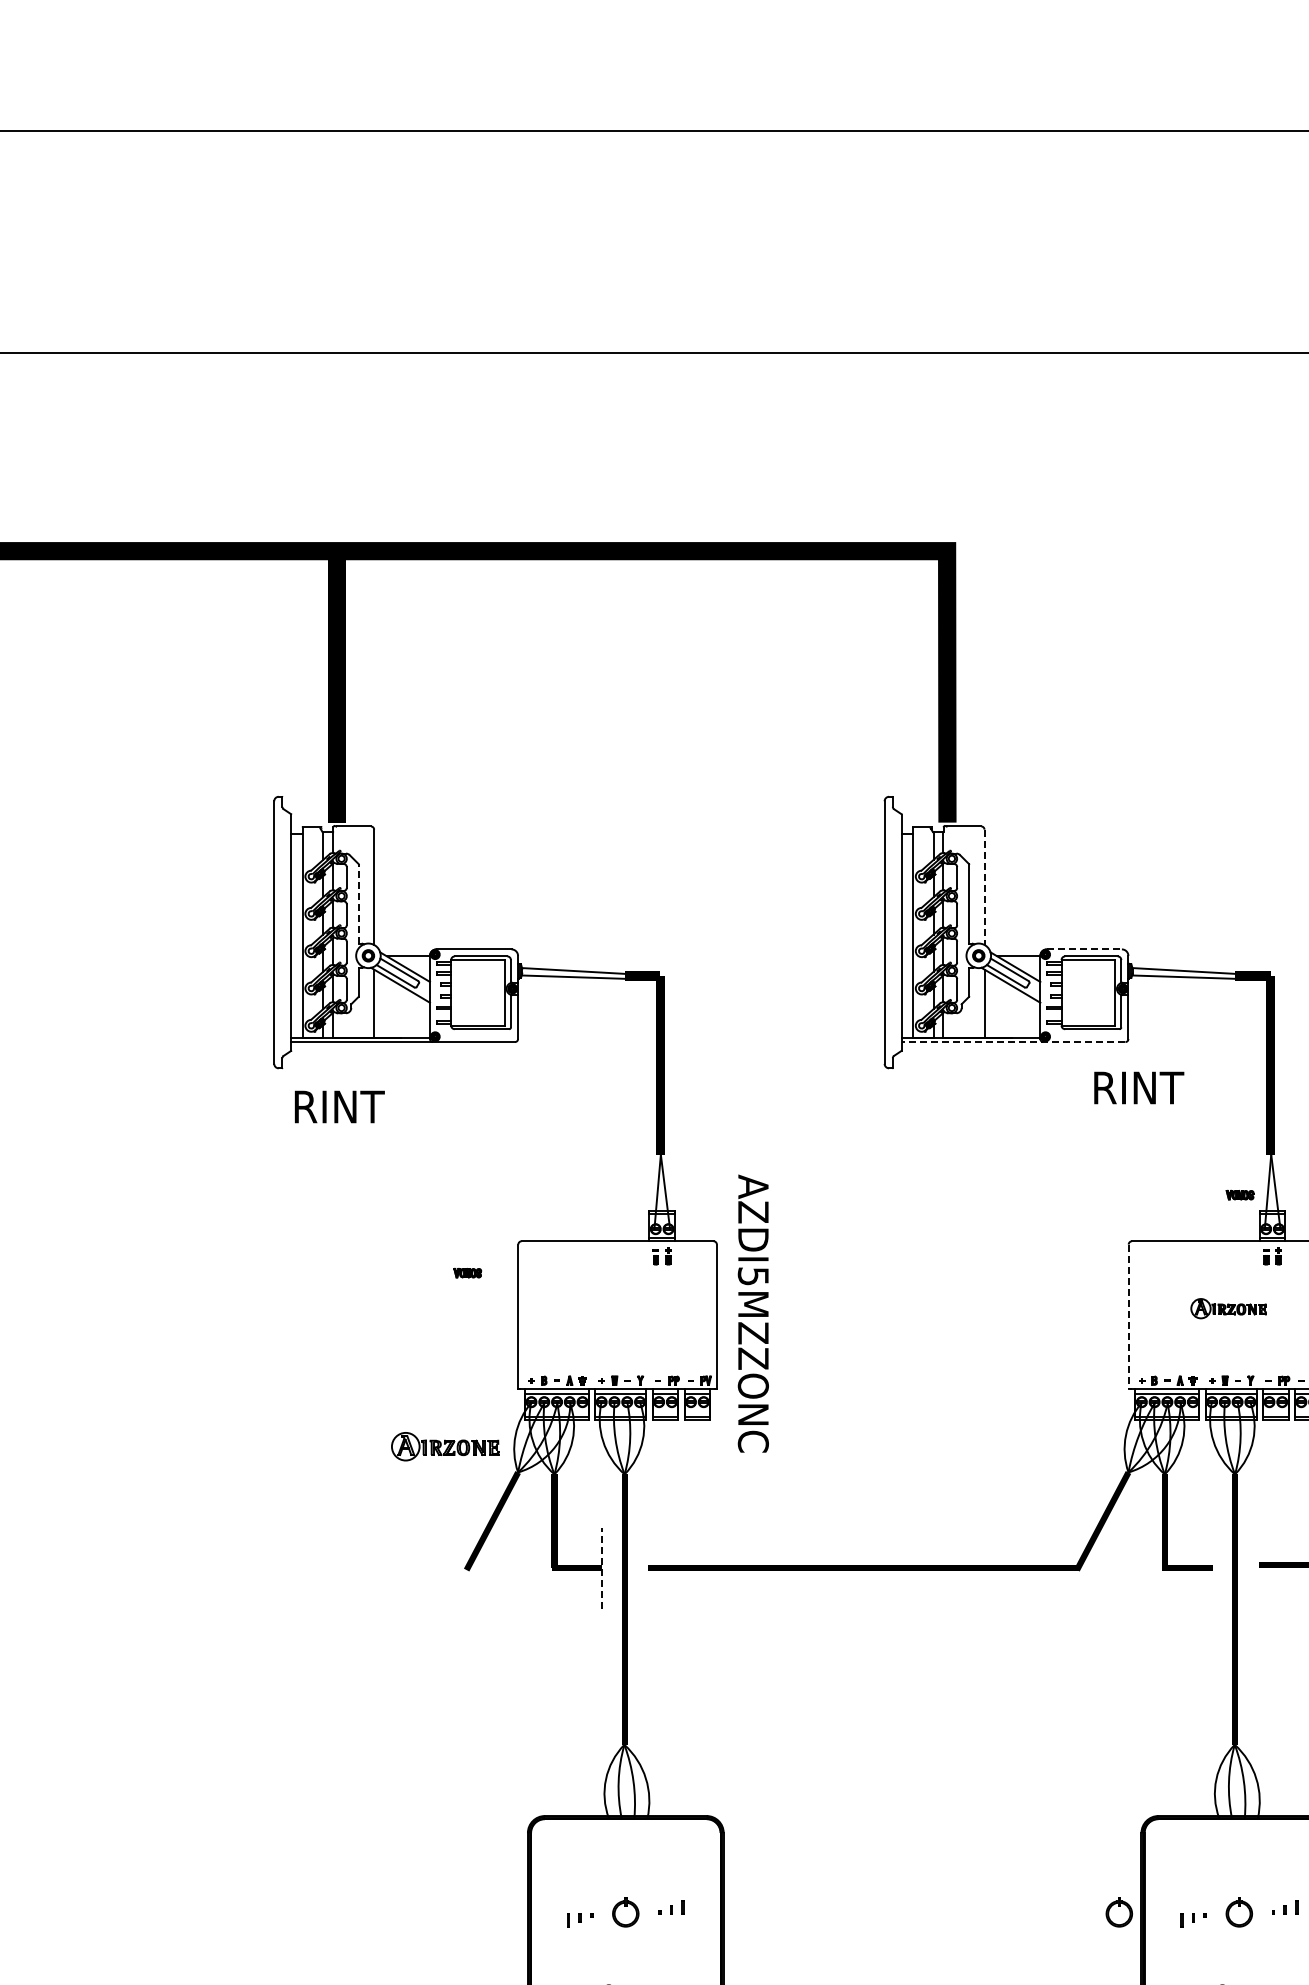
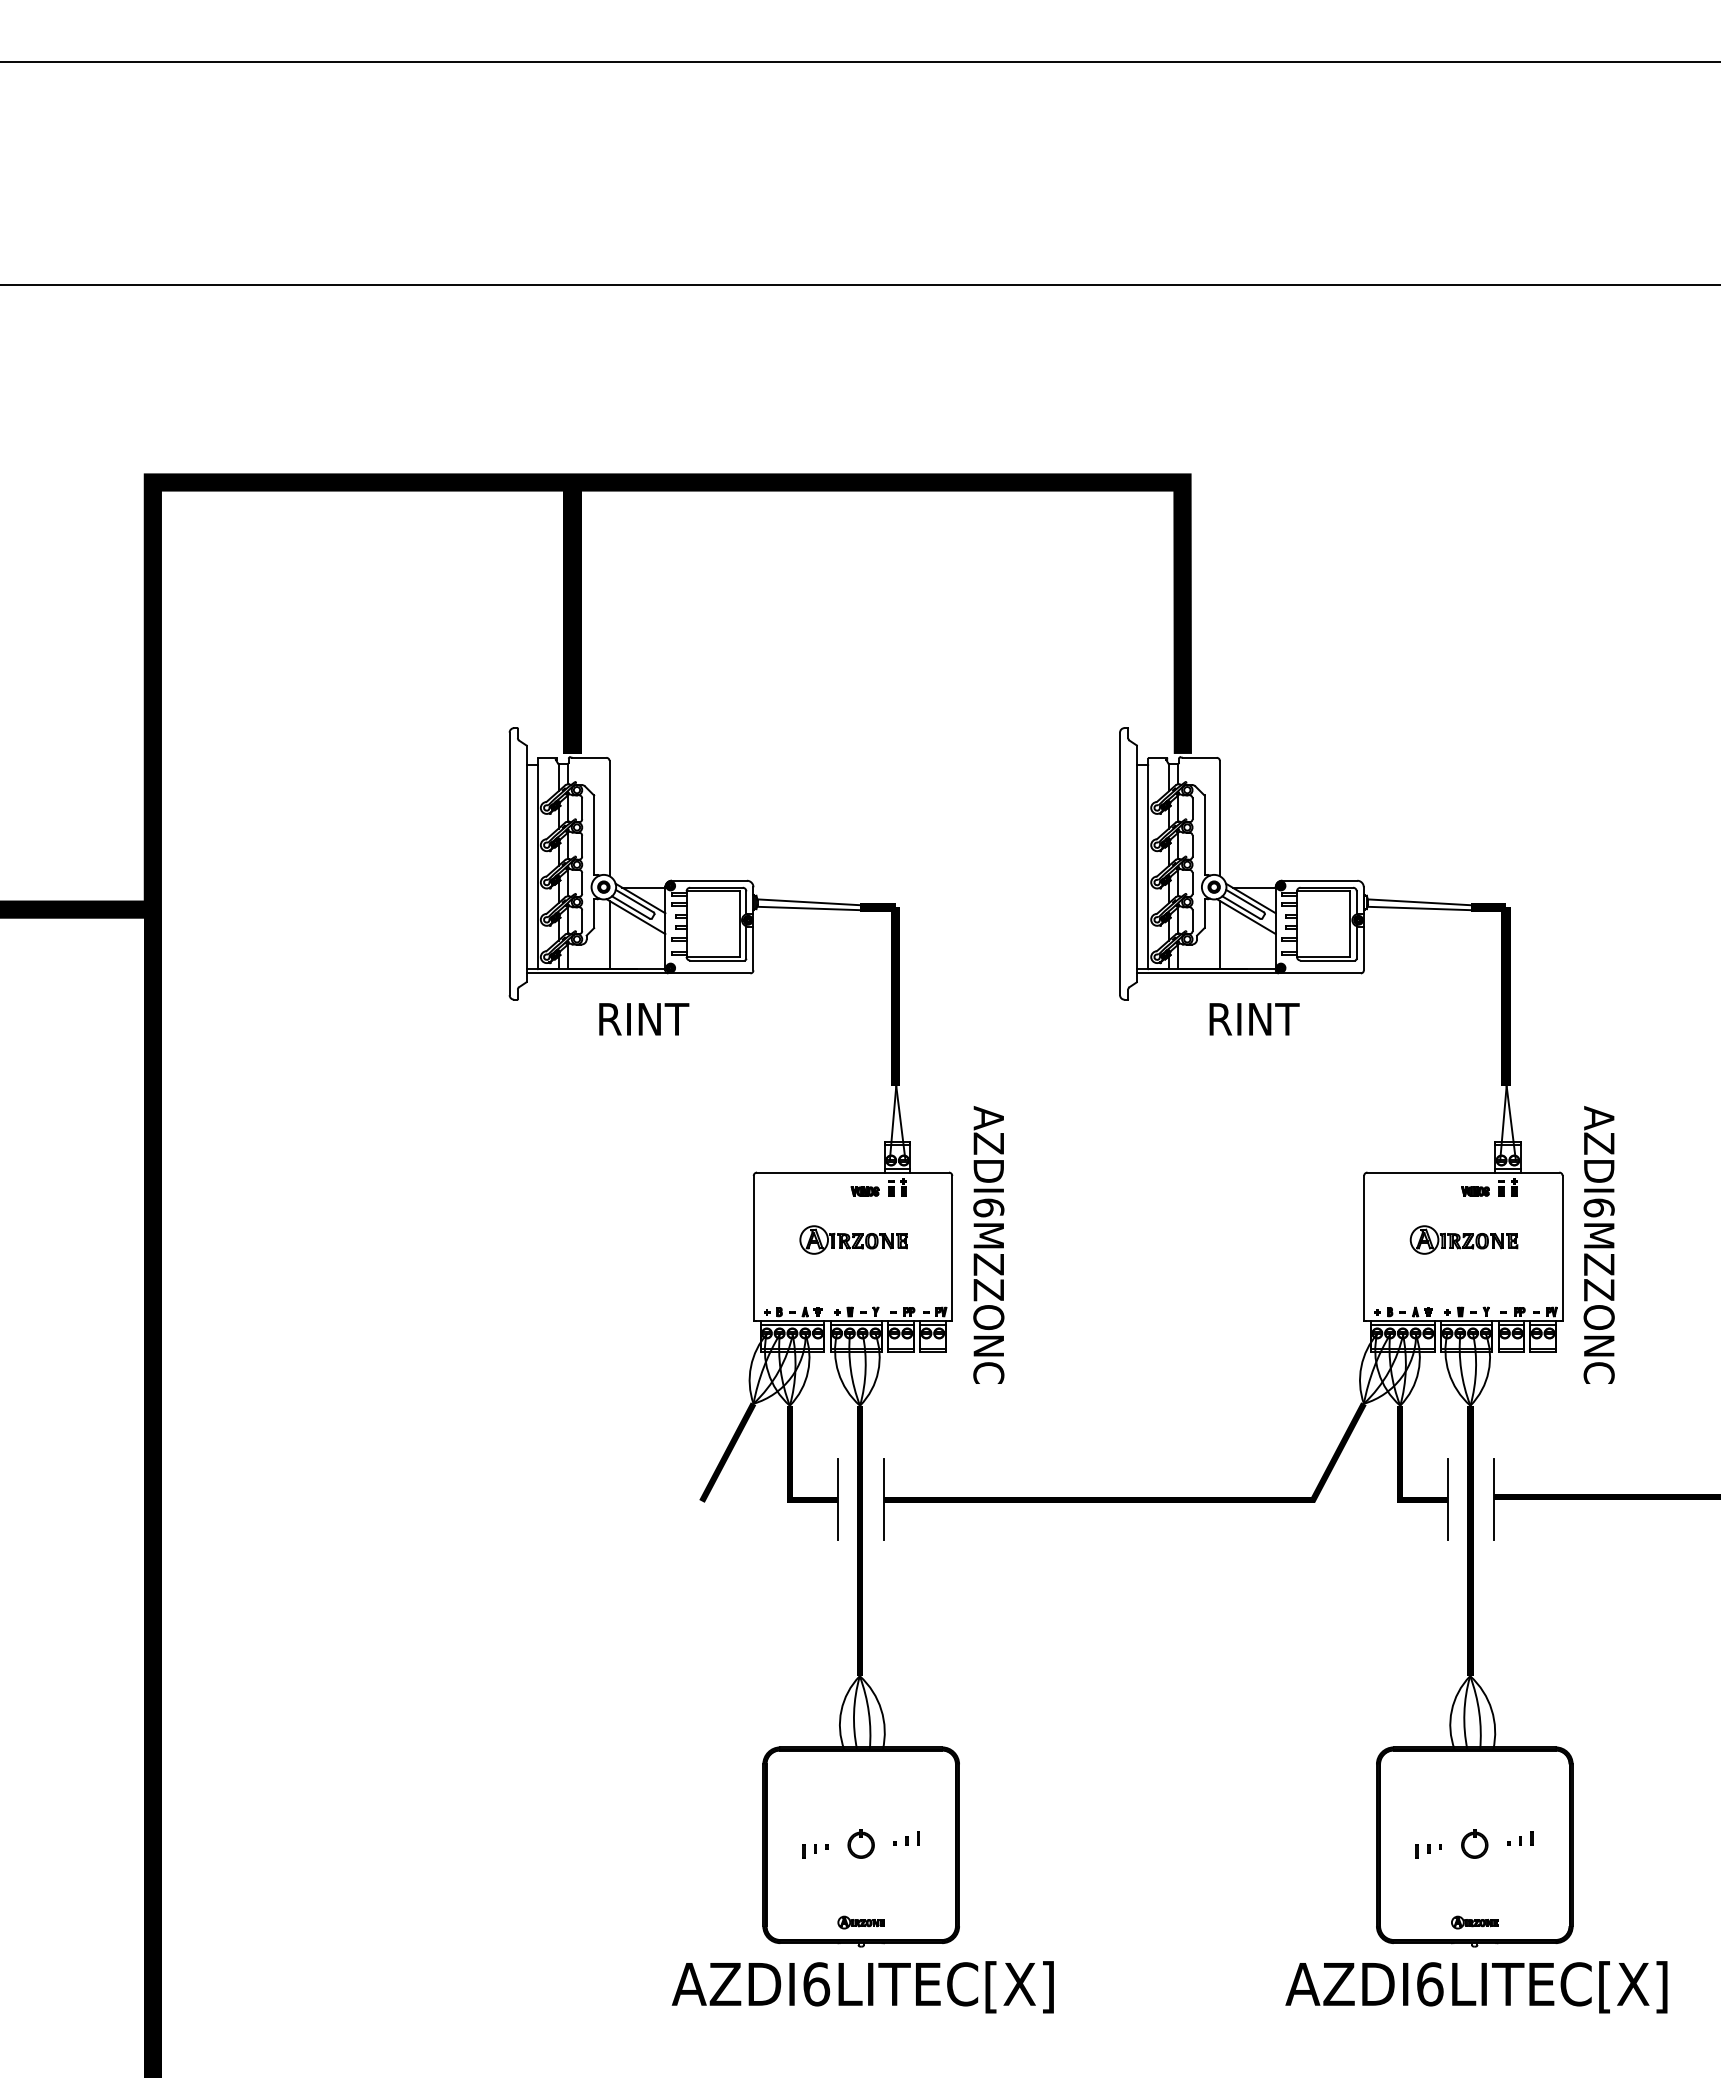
line: (984, 887) -> (1219, 818), dashed -> solid
line: (359, 904) -> (594, 835), dashed -> solid
line: (1085, 949) -> (1320, 880), dashed -> solid
line: (1013, 1042) -> (1248, 973), dashed -> solid
text: (1139, 1088) -> (1254, 1019), moved
text: (340, 1107) -> (644, 1019), moved
part: (1240, 1195) -> (1475, 1191), moved
part: (467, 1273) -> (864, 1191), moved
text: (753, 1276) -> (988, 1207), AZDI5MZZONC -> AZDI6MZZONC
part: (1228, 1308) -> (1463, 1239), size x1.43
line: (1129, 1317) -> (1364, 1248), dashed -> solid
part: (445, 1446) -> (853, 1239), moved
line: (602, 1568) -> (837, 1499), dashed -> solid
line: (648, 1568) -> (883, 1499), added
line: (1213, 1568) -> (1448, 1499), added
line: (1259, 1568) -> (1494, 1499), added
part: (1119, 1912) -> (1354, 1843), removed

